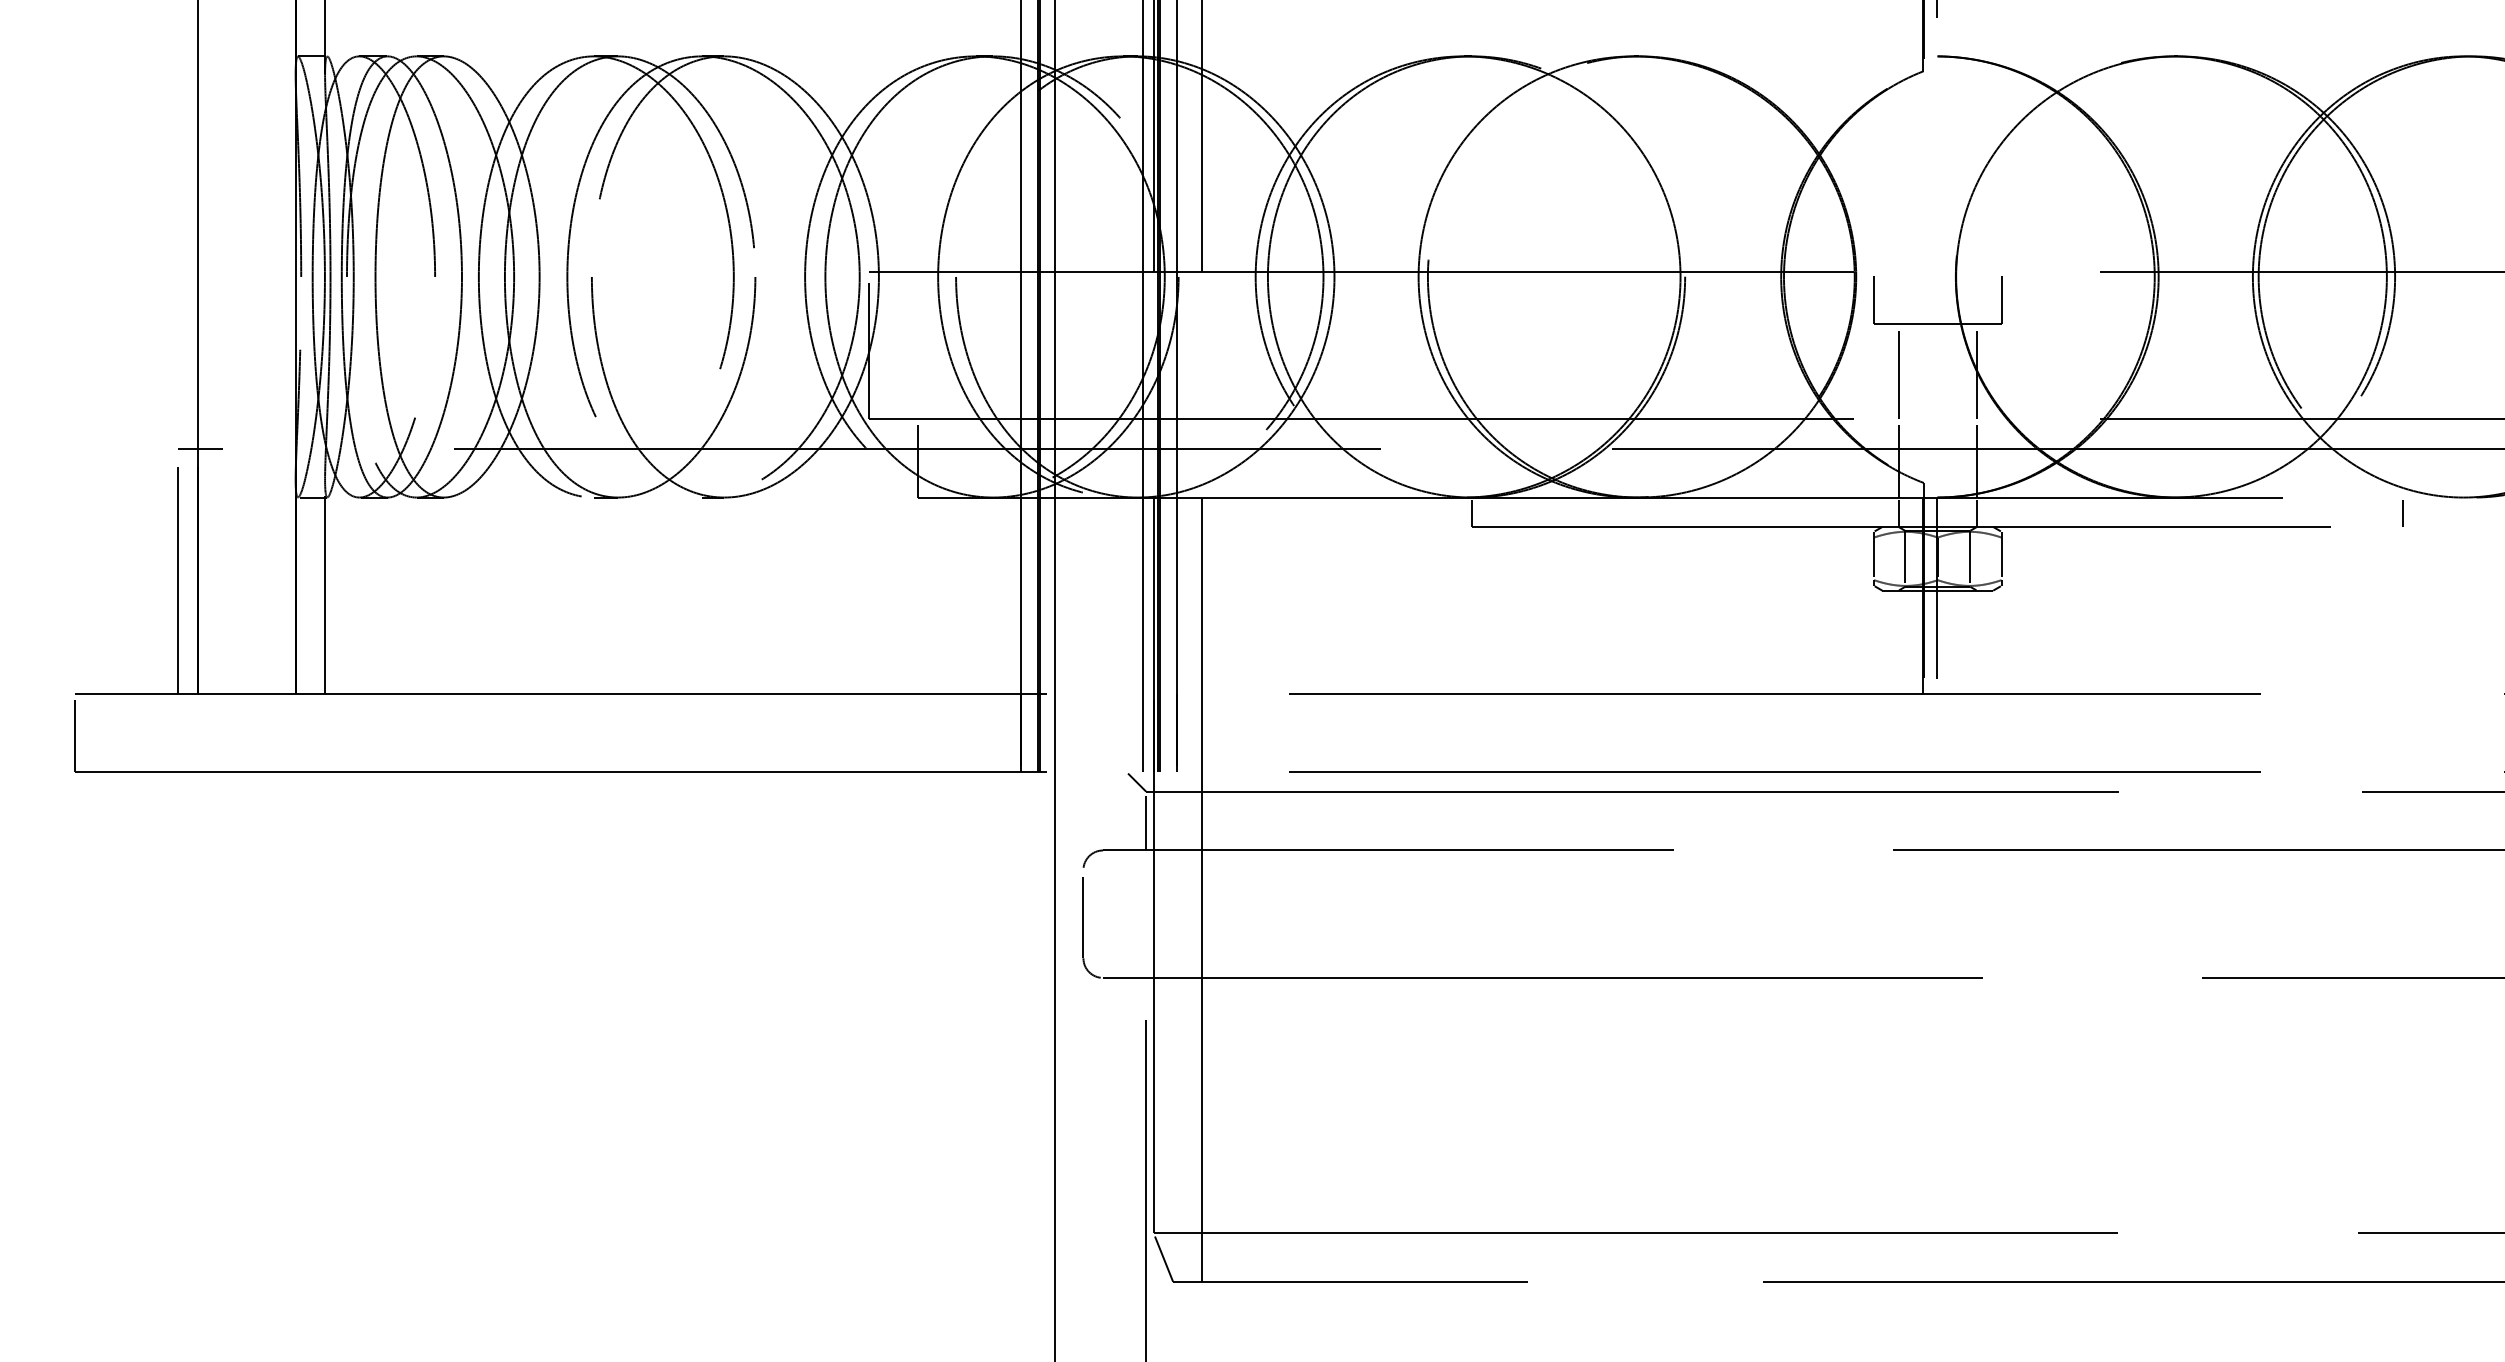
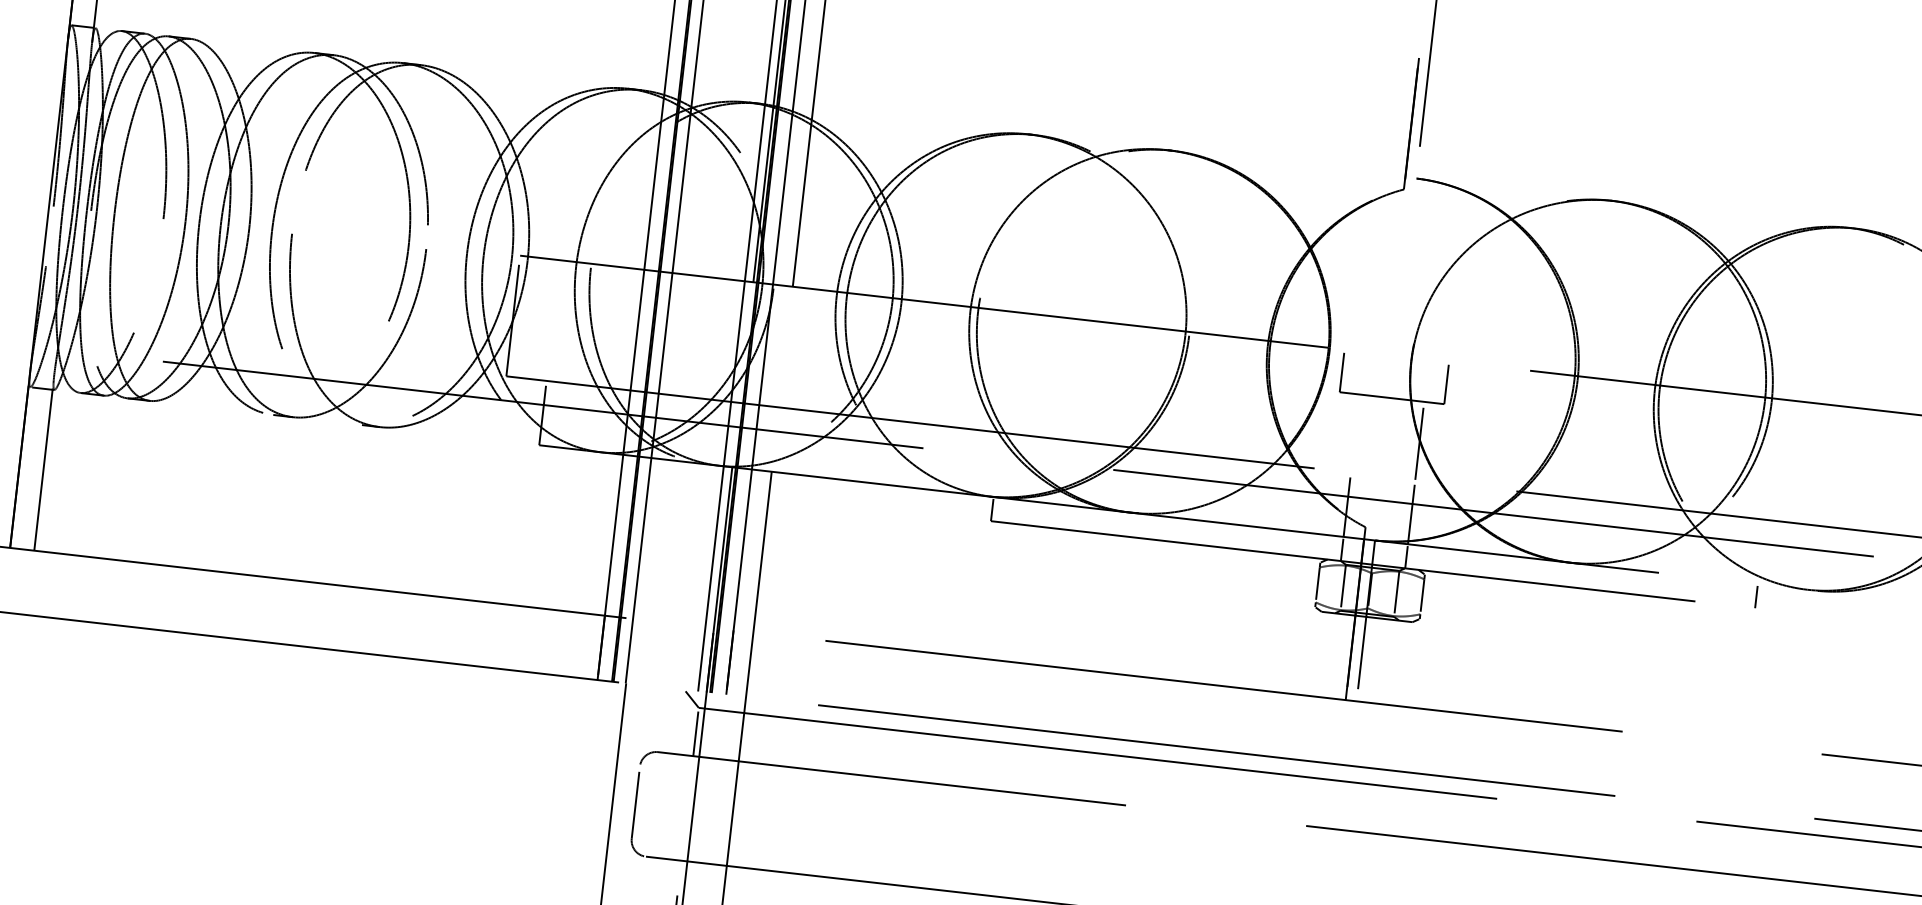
line: (1898, 371) -> (1355, 433), removed

